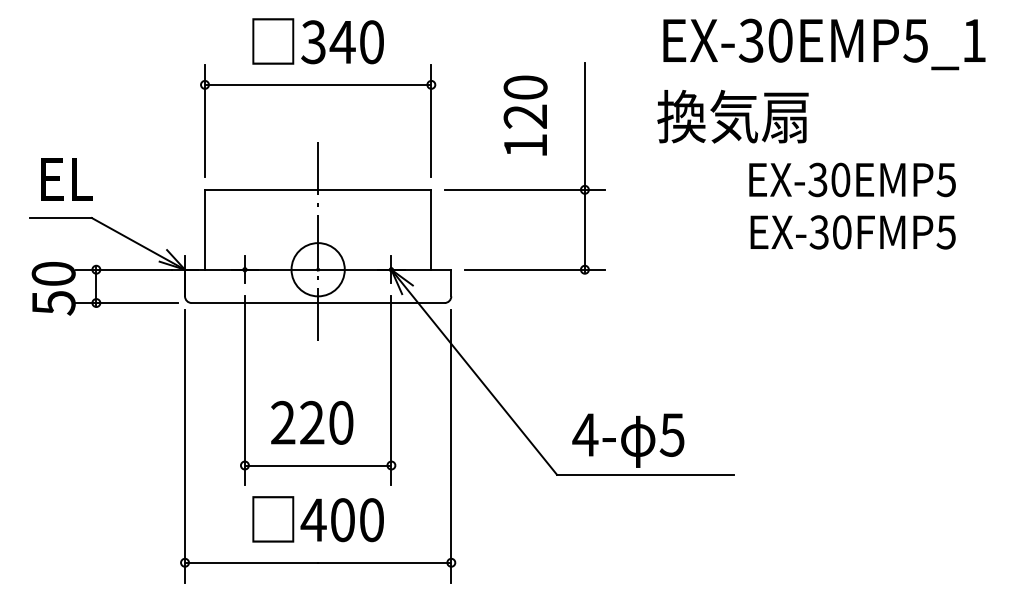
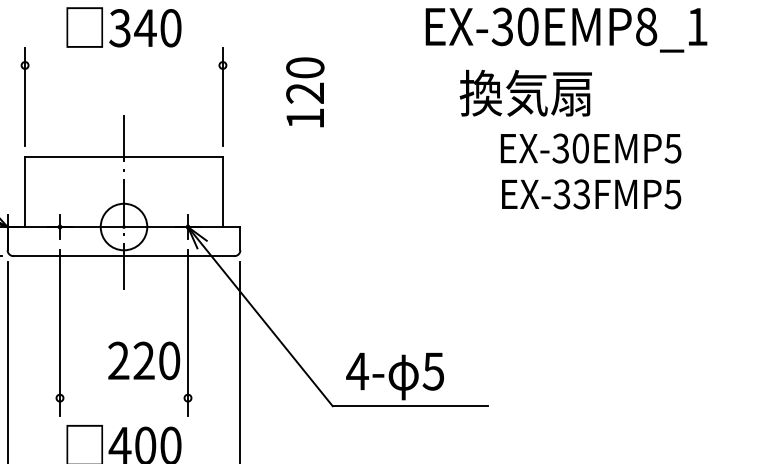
text: (915, 40) -> (646, 26), EX-30EMP5_1 -> EX-30EMP8_1
line: (318, 84) -> (124, 65), removed
text: (732, 116) -> (525, 93), moved
part: (524, 189) -> (304, 156), removed
text: (841, 232) -> (581, 194), EX-30FMP5 -> EX-33FMP5
text: (312, 422) -> (144, 360), moved
line: (318, 465) -> (124, 398), removed

